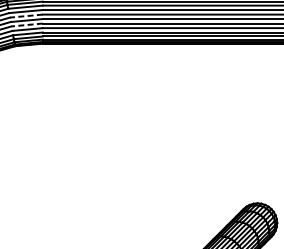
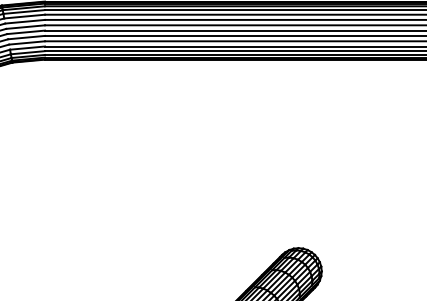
line: (26, 16) -> (25, 27), dashed -> solid
line: (27, 24) -> (26, 37), dashed -> solid

